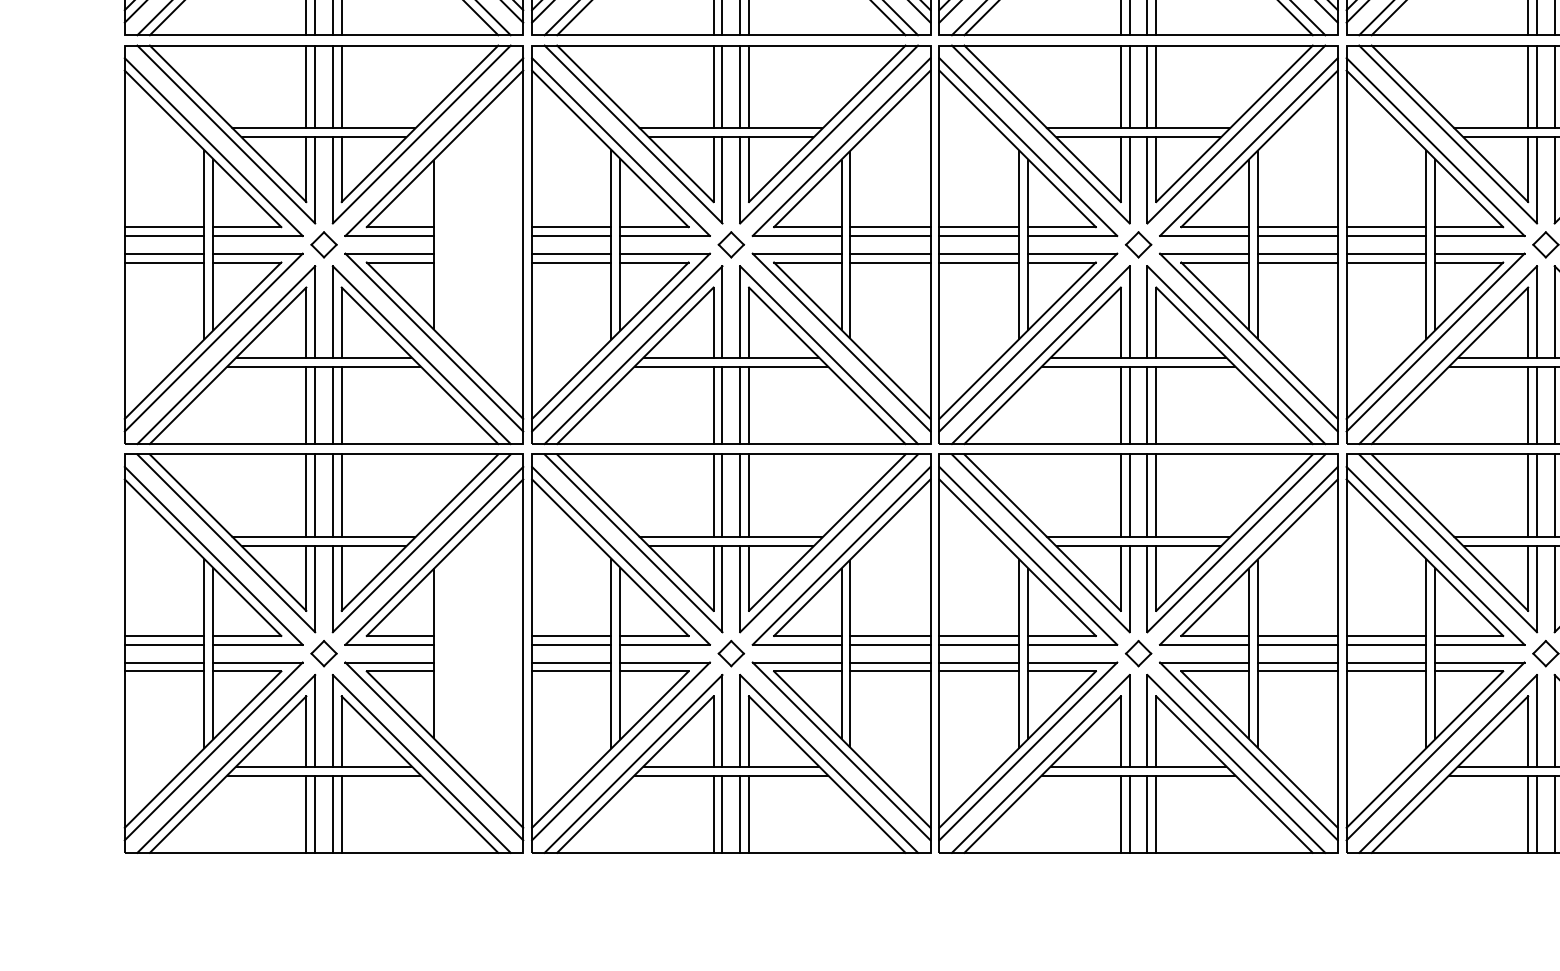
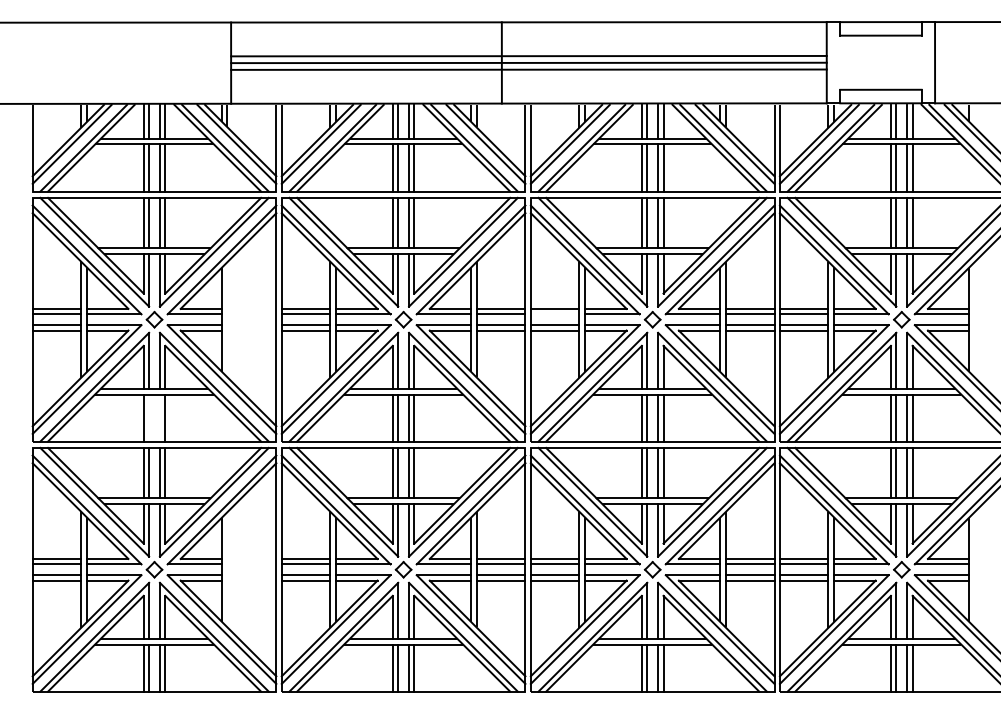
line: (978, 236) -> (554, 314), removed
line: (315, 404) -> (149, 417), removed
line: (332, 404) -> (159, 417), removed

